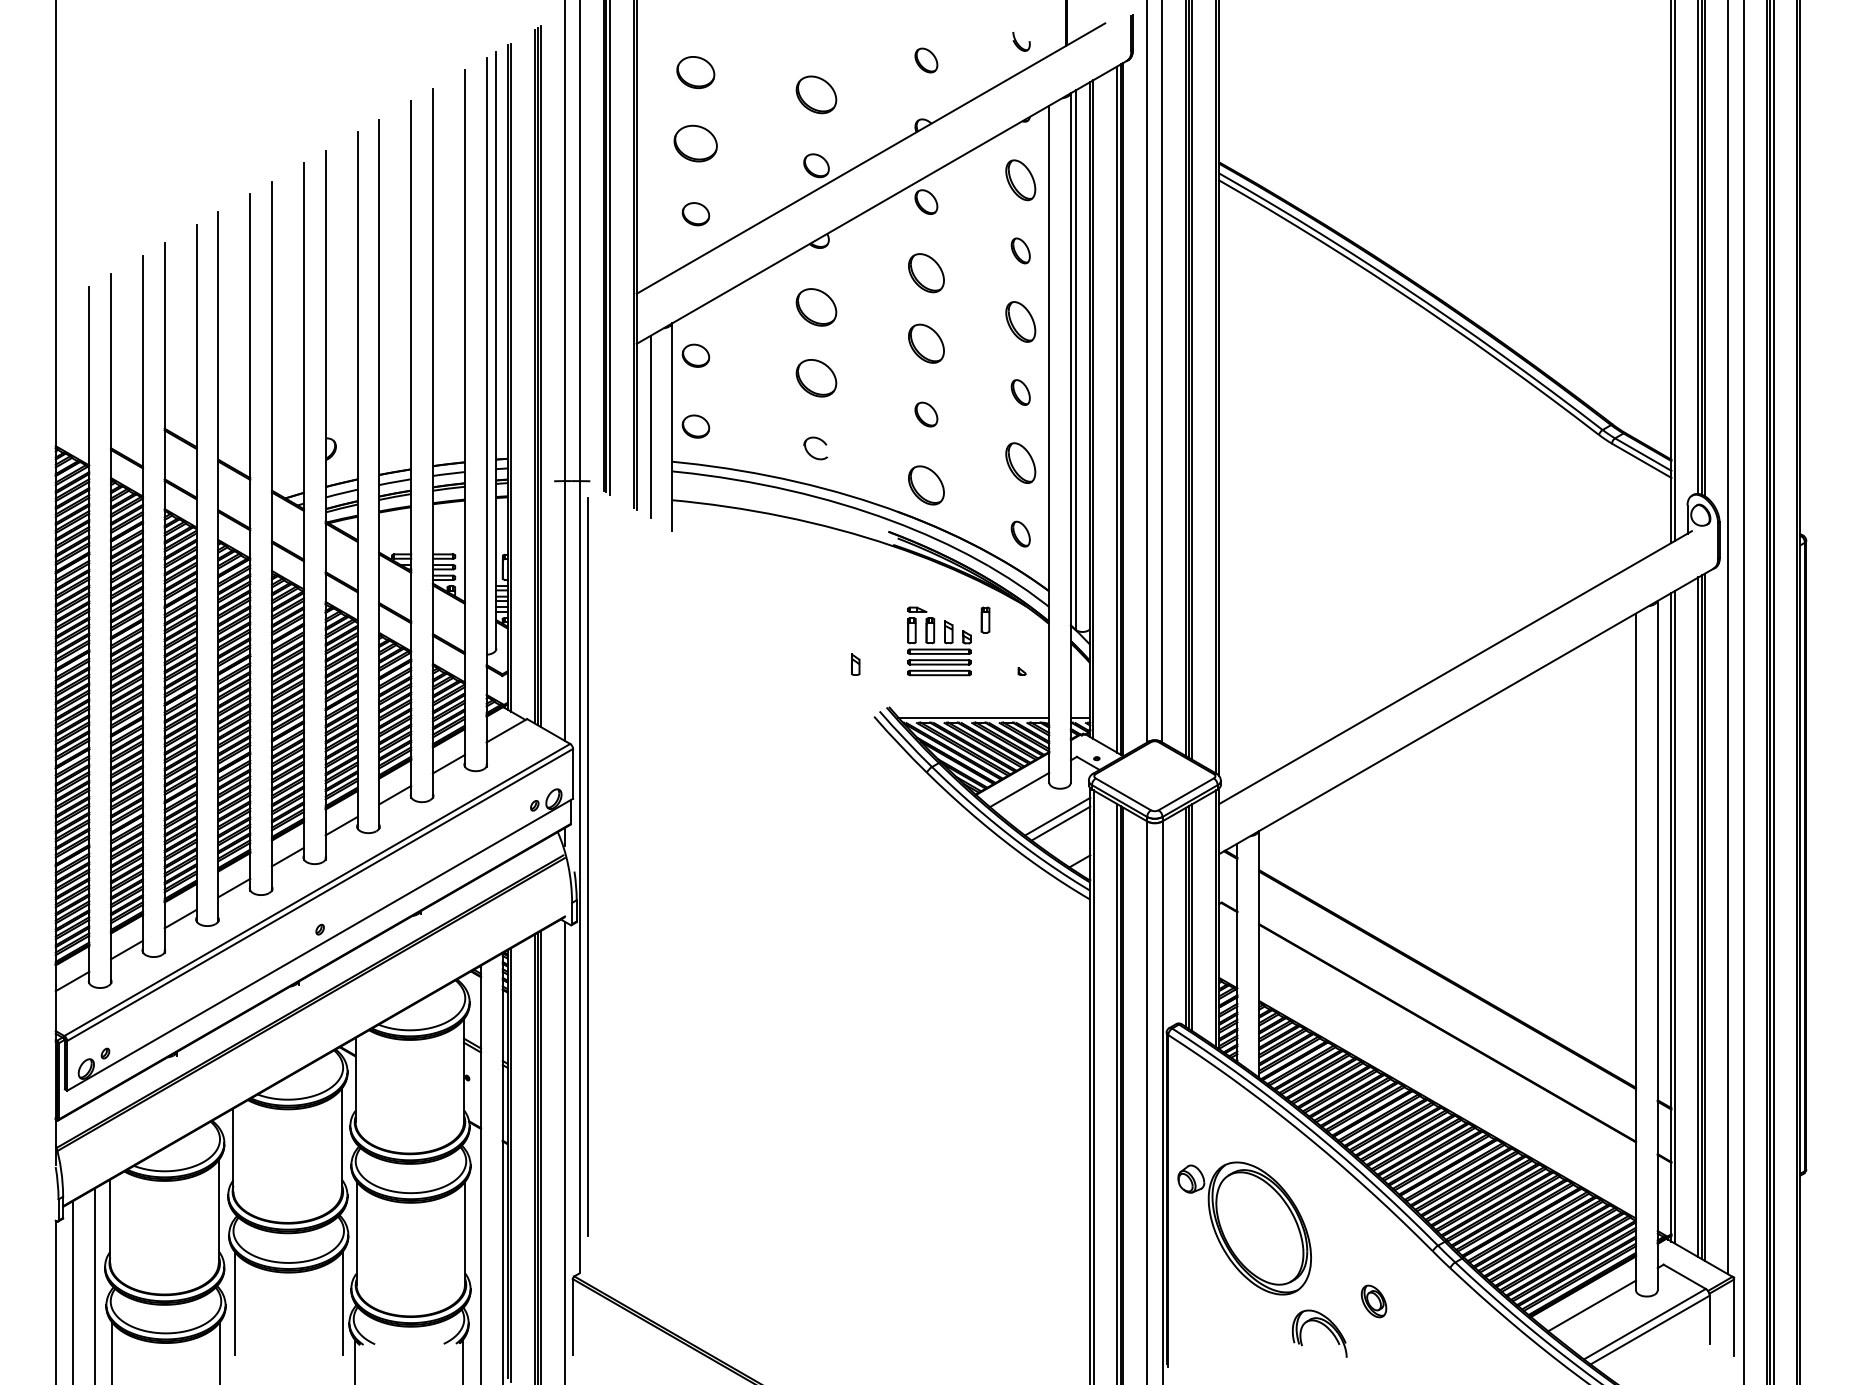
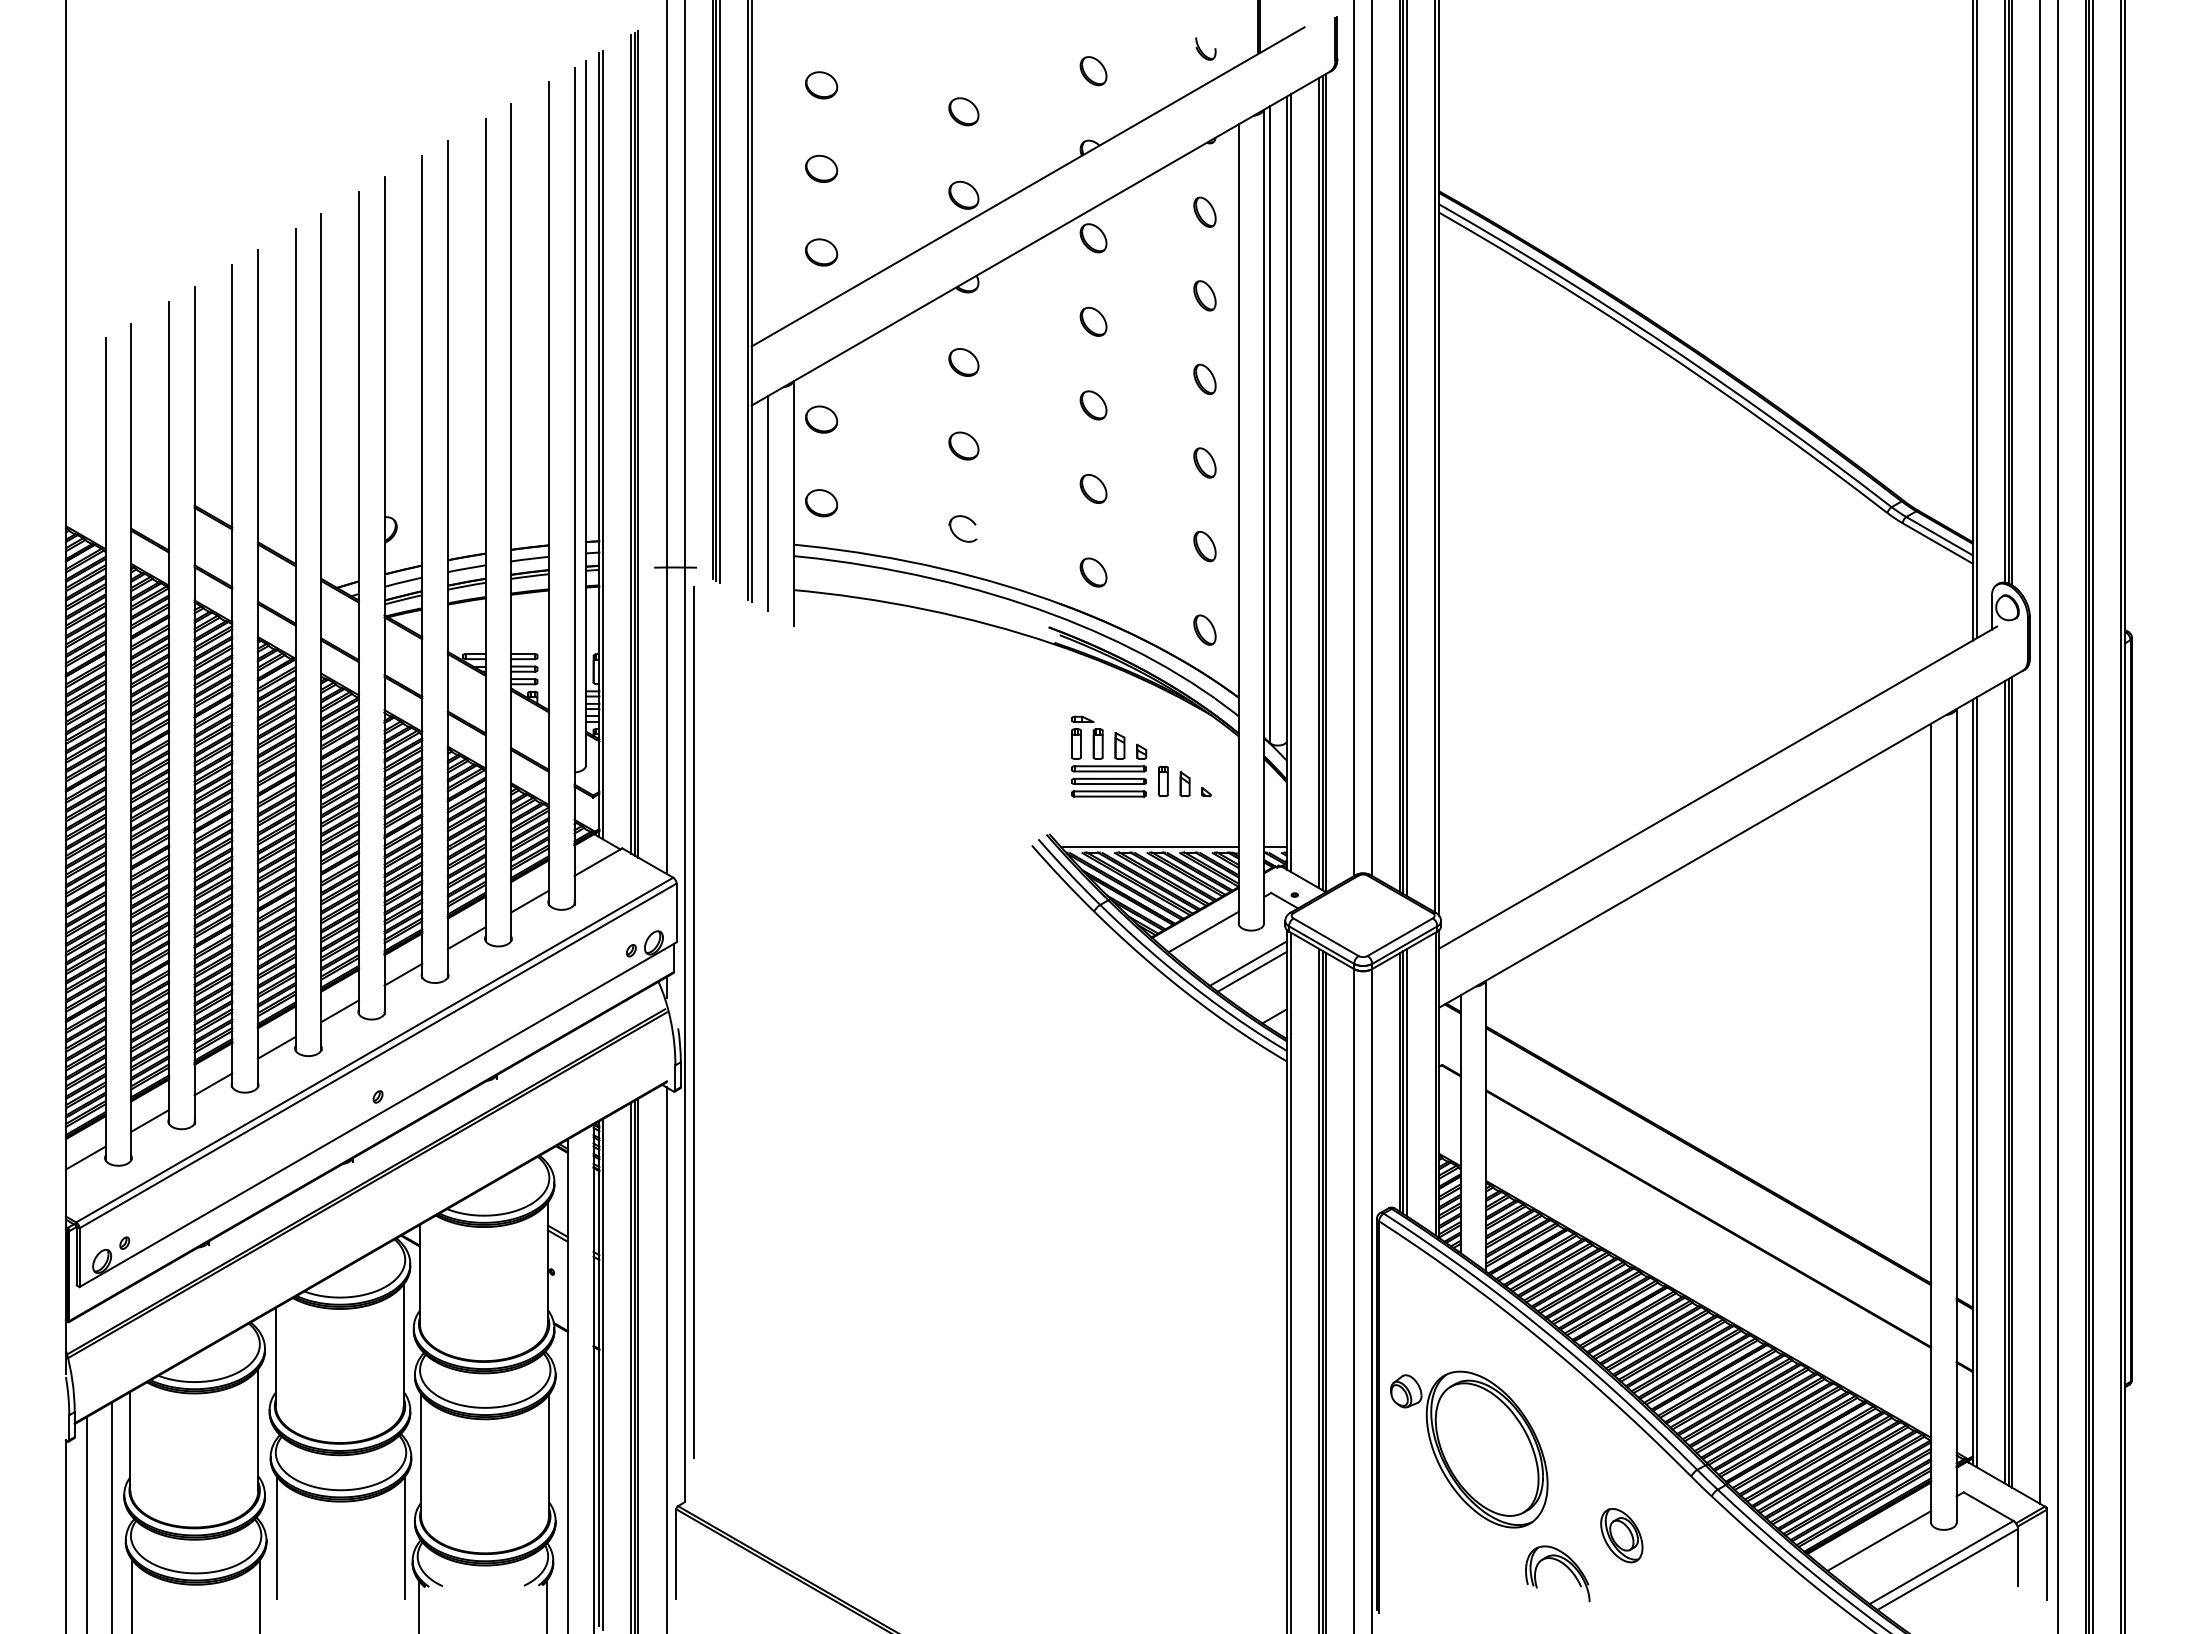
part: (695, 72) -> (821, 85), size x0.71
part: (816, 94) -> (963, 111), size x0.62
part: (695, 143) -> (821, 168), size x0.62
part: (1020, 179) -> (1204, 211), size x0.62
part: (926, 272) -> (1093, 321), size x0.62
part: (816, 307) -> (963, 362), size x0.62
part: (1020, 320) -> (1204, 378), size x0.62
part: (926, 343) -> (1093, 405), size x0.62
part: (816, 377) -> (963, 445), size x0.62
part: (1020, 463) -> (1204, 546), size x0.62
part: (926, 485) -> (1093, 572), size x0.62
part: (985, 620) -> (1163, 781), moved
part: (855, 664) -> (1184, 784), moved
part: (1373, 1301) -> (1621, 1535), size x1.43

